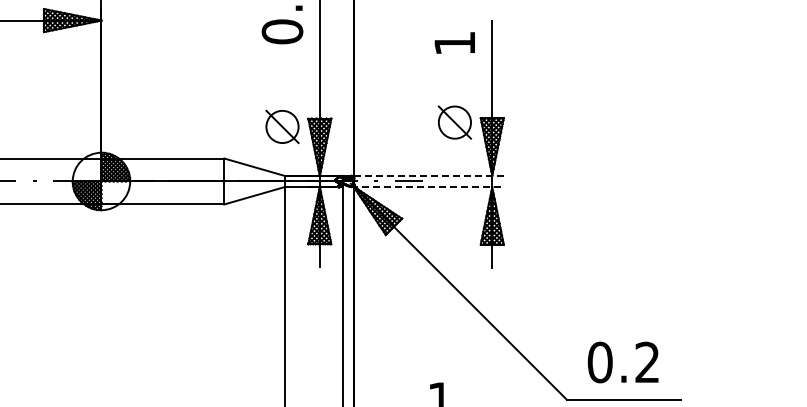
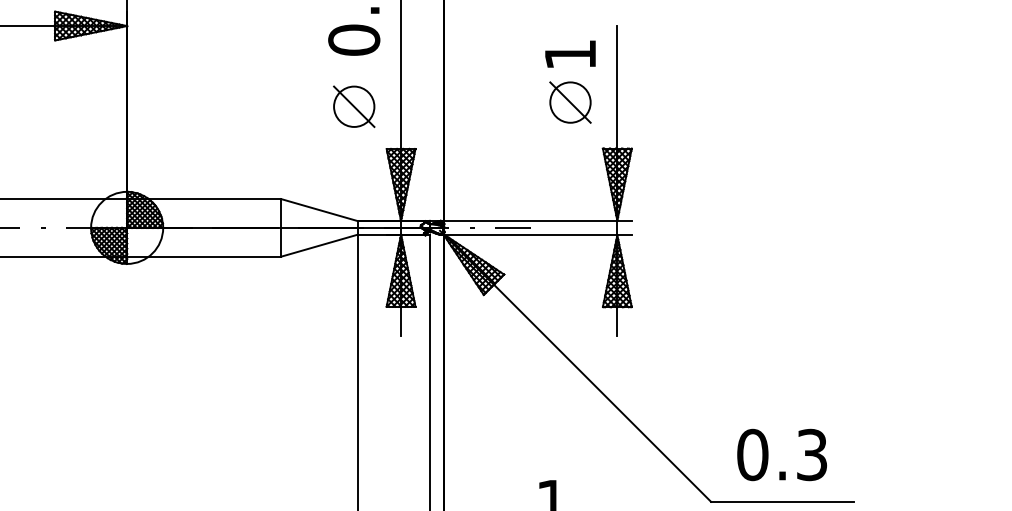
part: (454, 122) -> (569, 102), moved
part: (282, 126) -> (354, 106), moved
line: (426, 175) -> (534, 220), dashed -> solid
line: (427, 187) -> (536, 235), dashed -> solid
text: (647, 362) -> (812, 454), 0.2 -> 0.3

